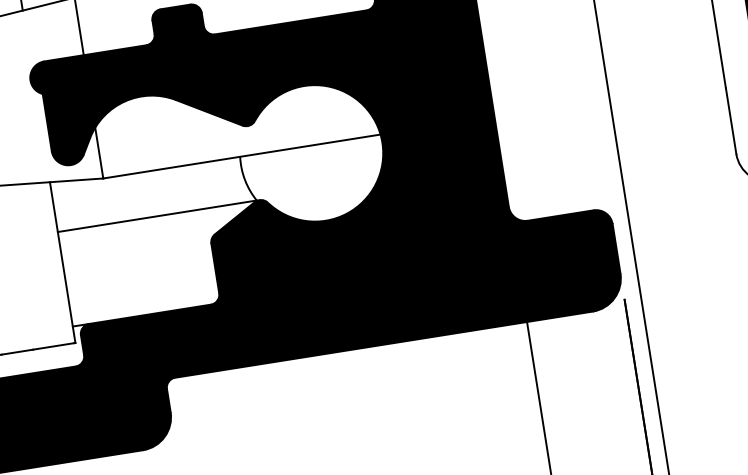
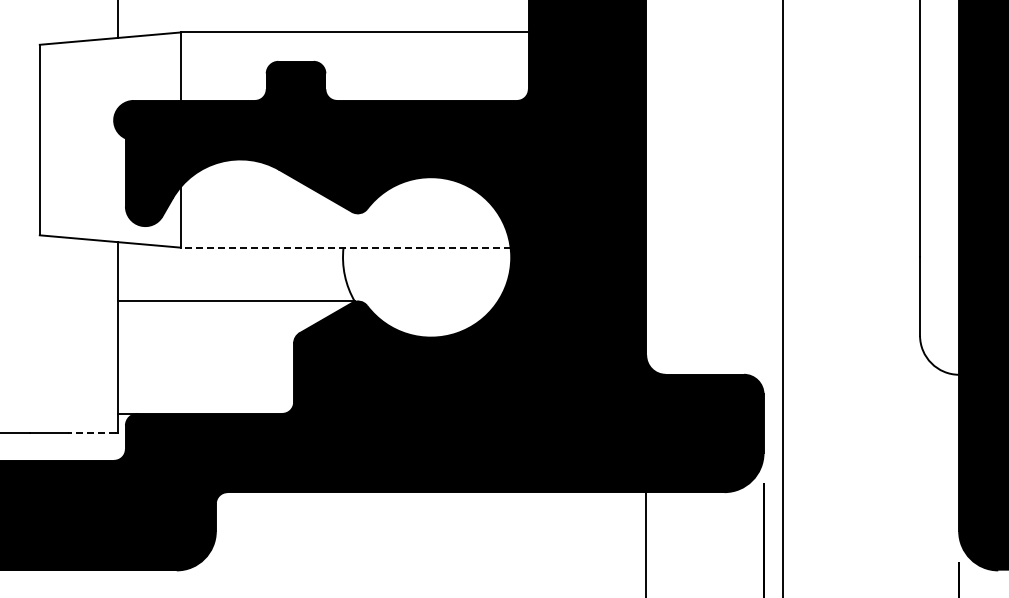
line: (241, 156) -> (345, 247), solid -> dashed
line: (53, 346) -> (91, 433), solid -> dashed

